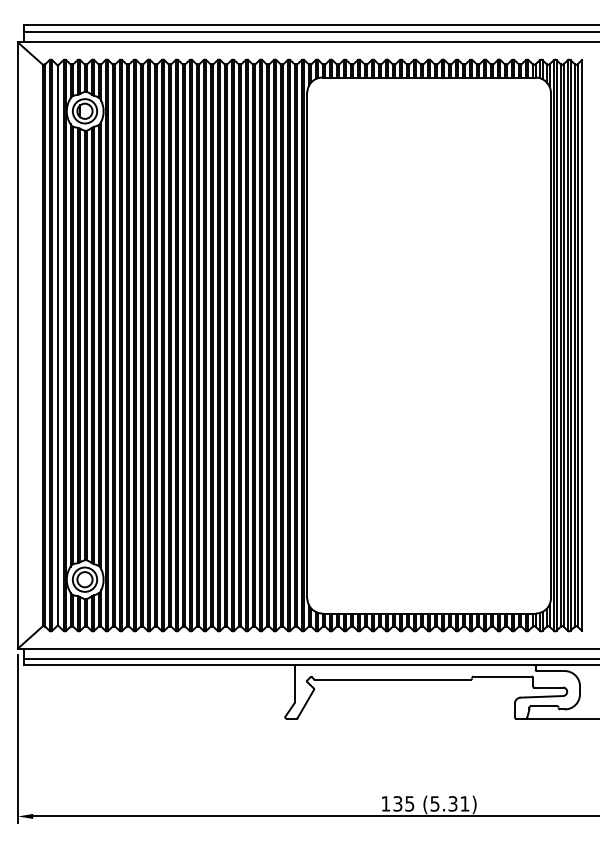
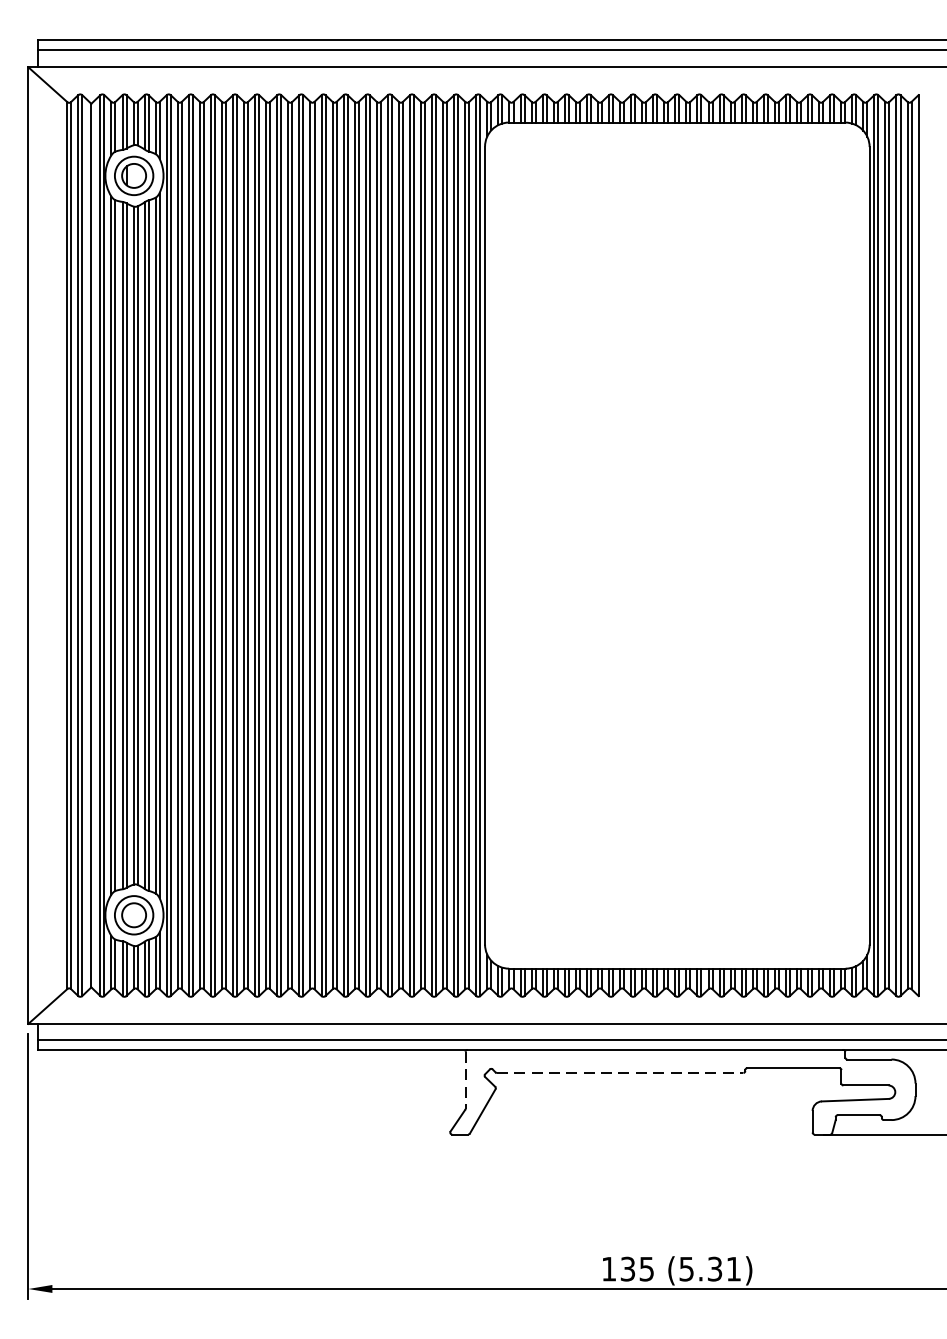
line: (393, 679) -> (621, 1072), solid -> dashed
line: (294, 684) -> (464, 1080), solid -> dashed

